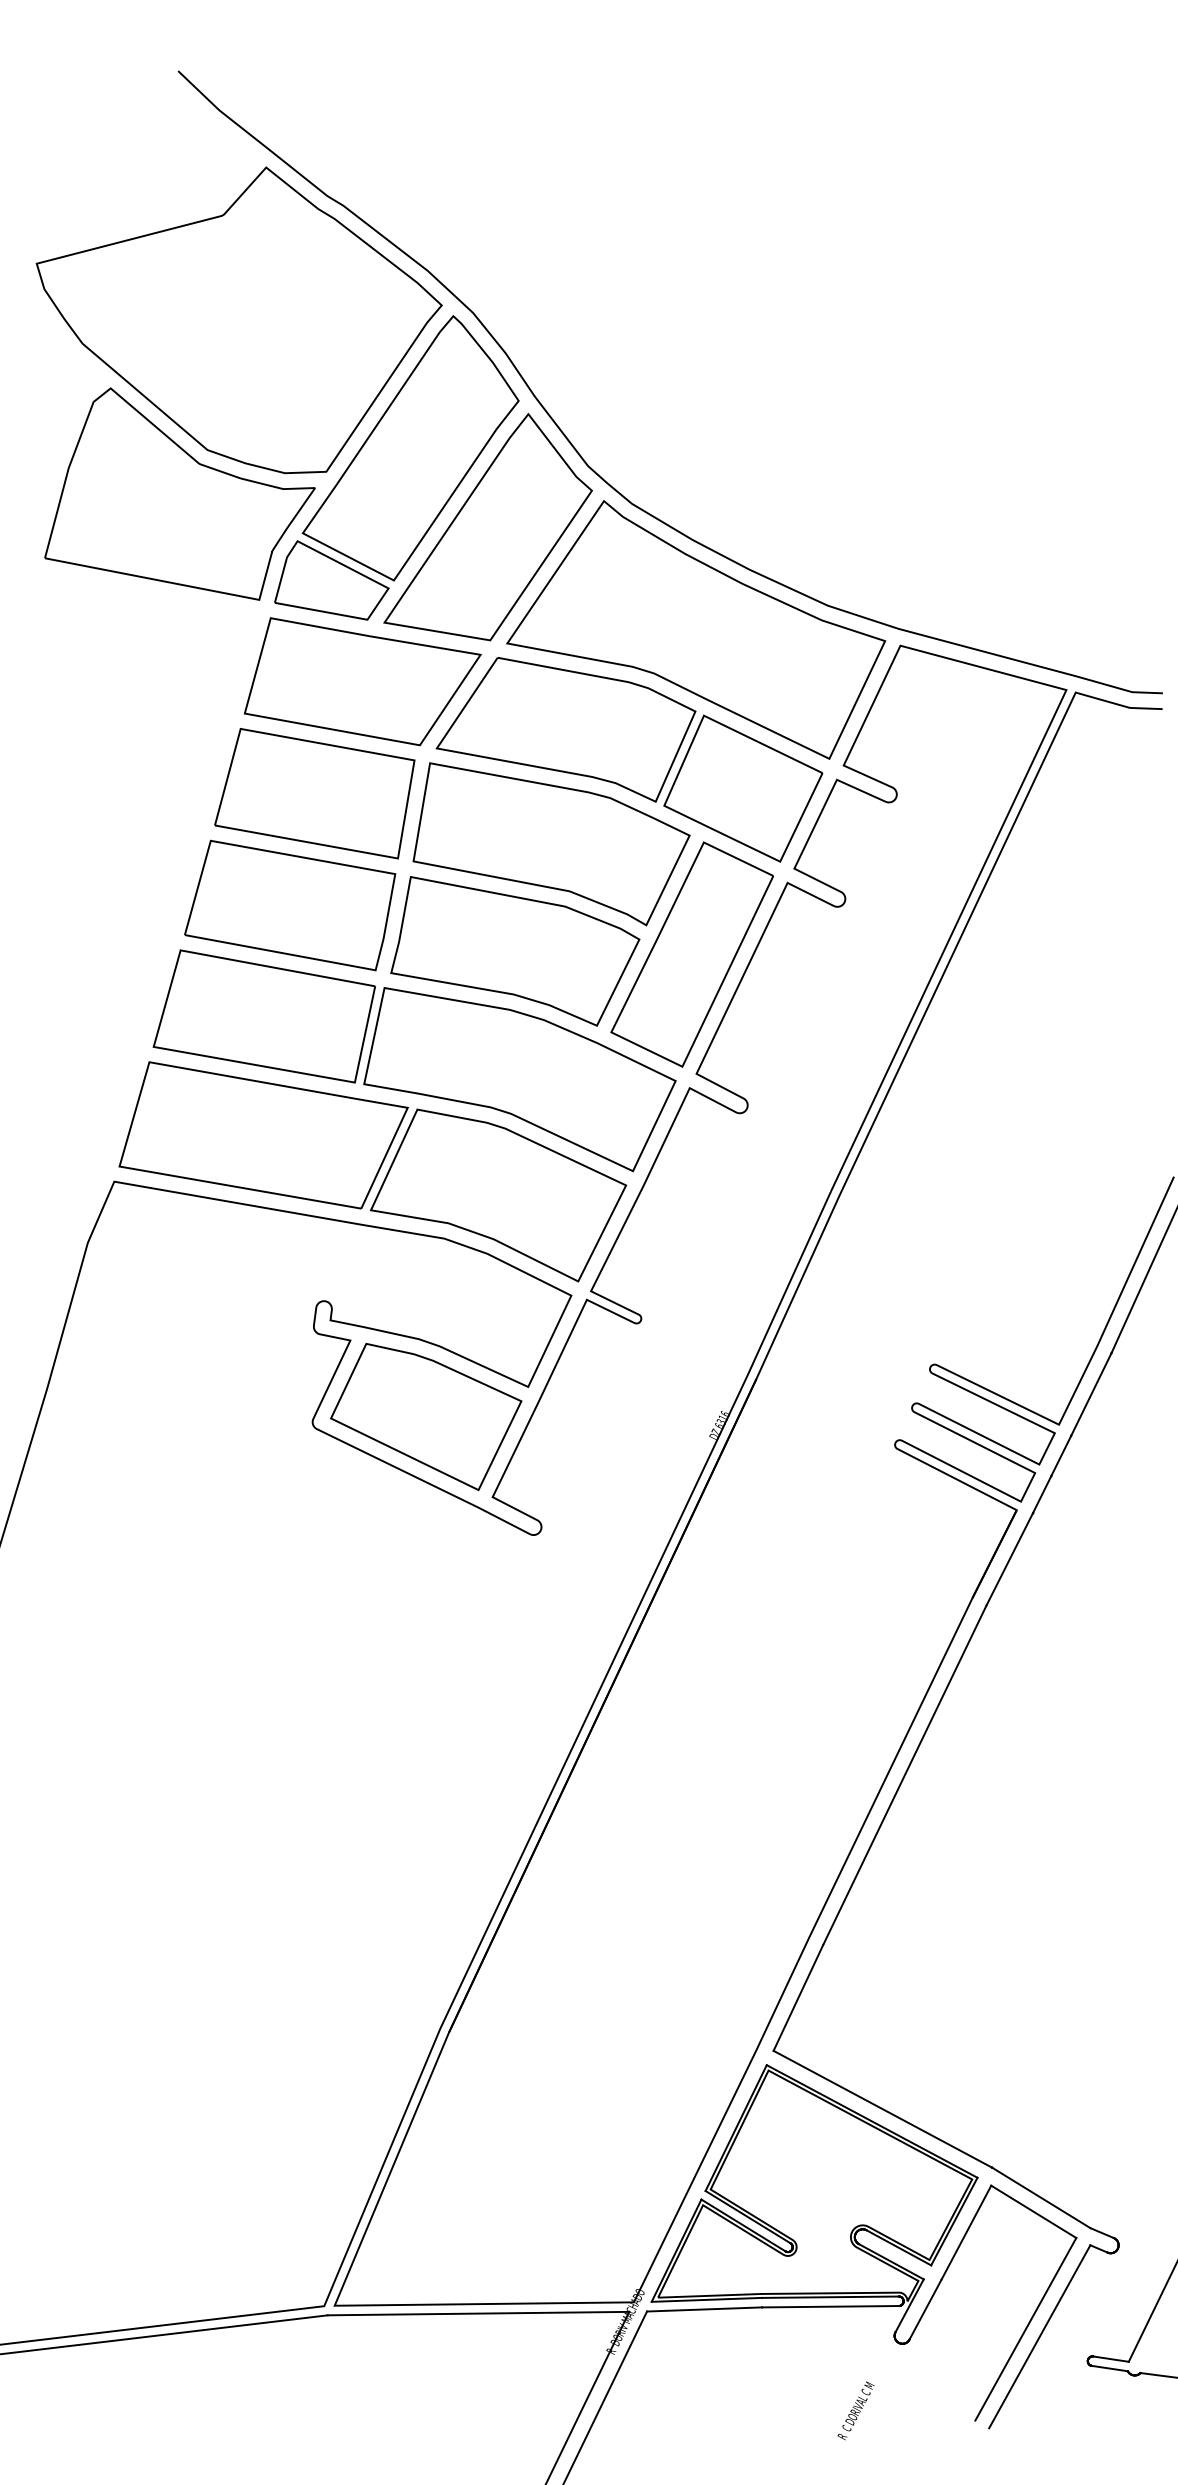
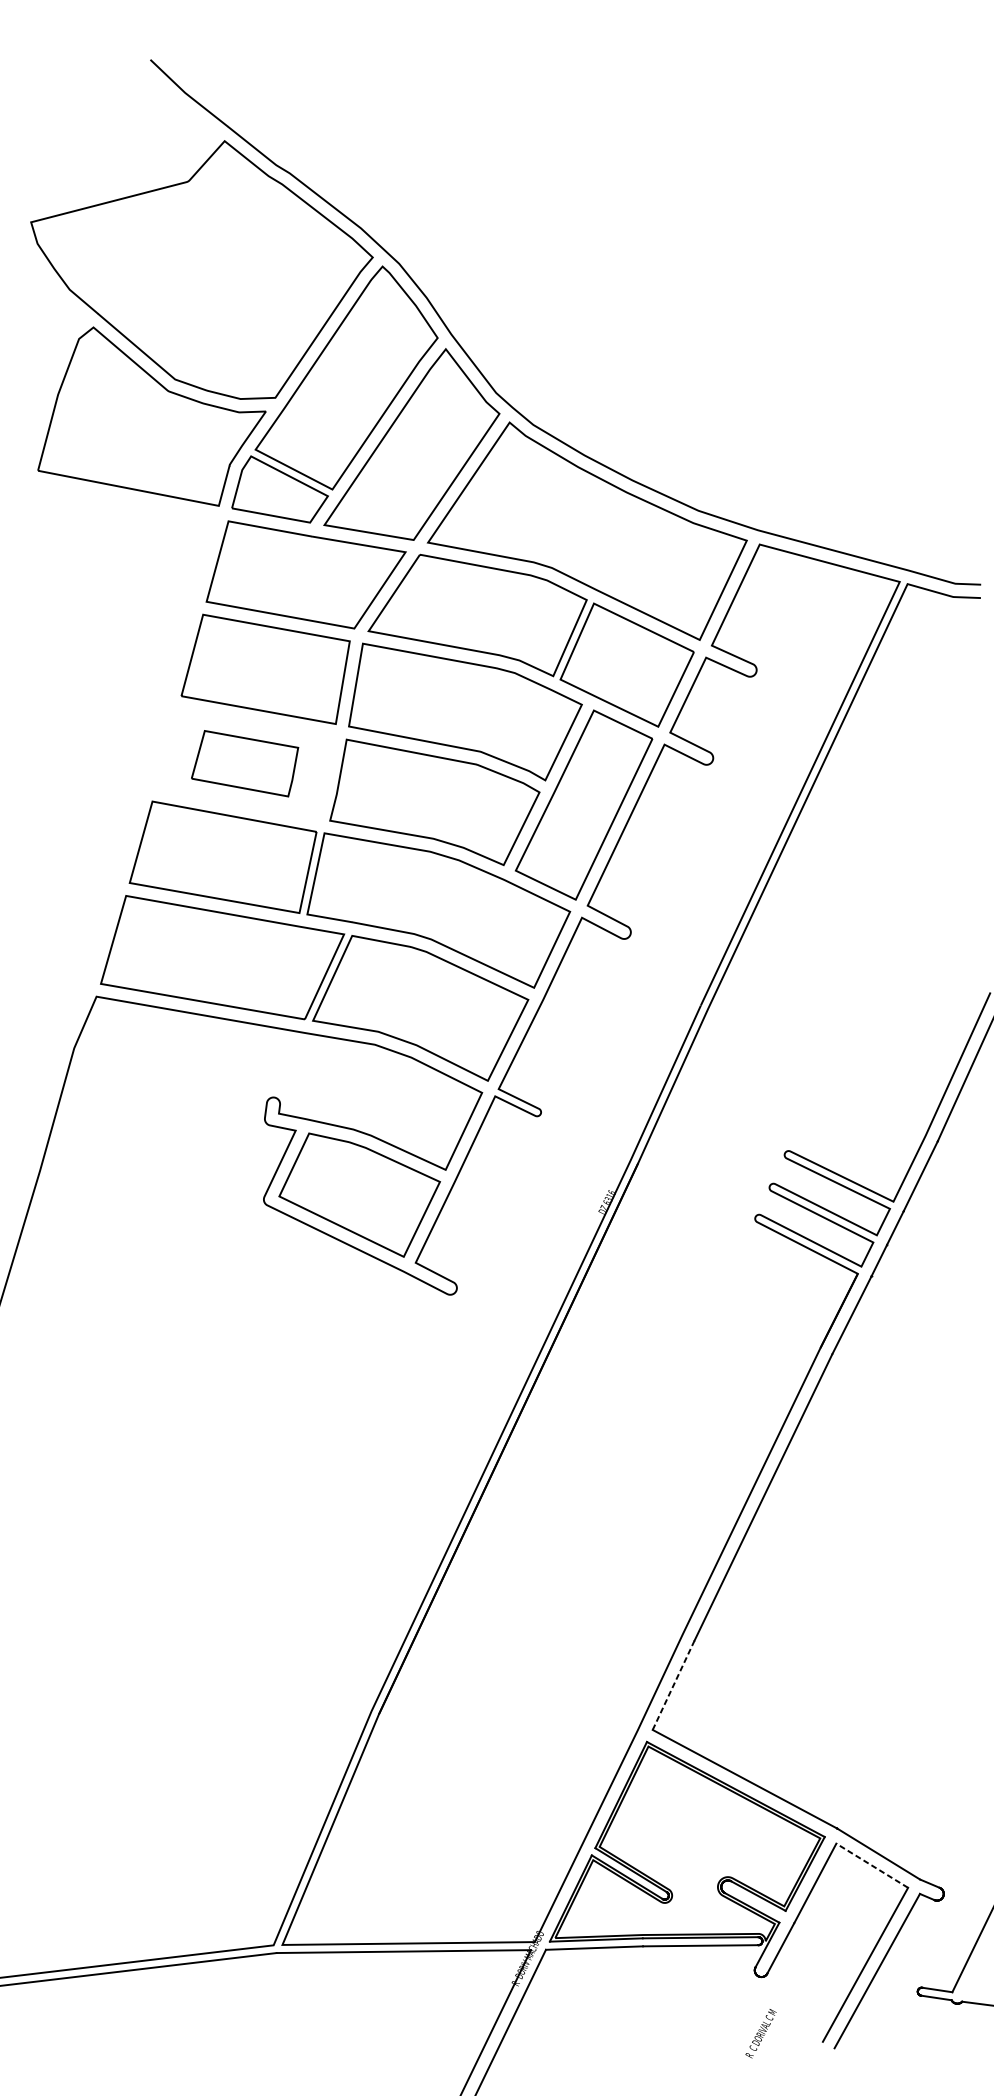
part: (290, 905) -> (245, 763), size x0.6
line: (798, 1998) -> (673, 1685), solid -> dashed
line: (1033, 2211) -> (871, 1865), solid -> dashed
text: (855, 2410) -> (760, 2033), moved

